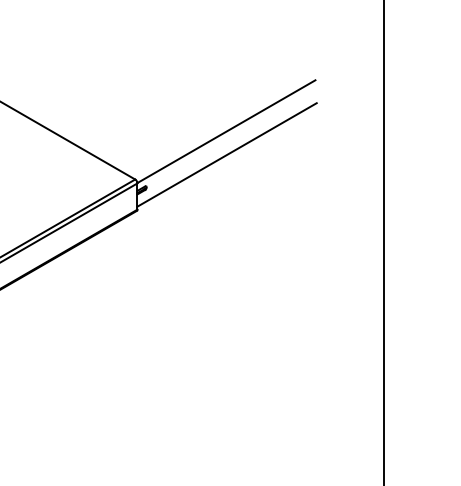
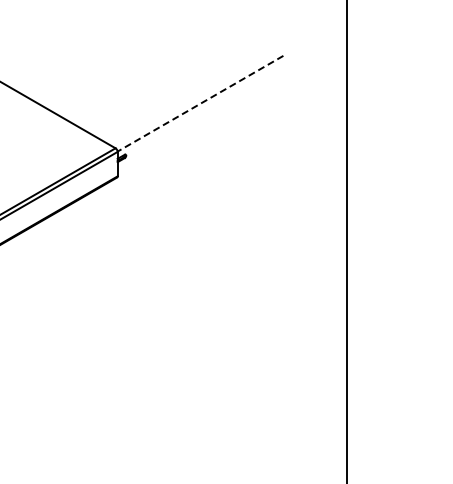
line: (226, 131) -> (200, 103), solid -> dashed
line: (226, 155) -> (200, 125), removed

